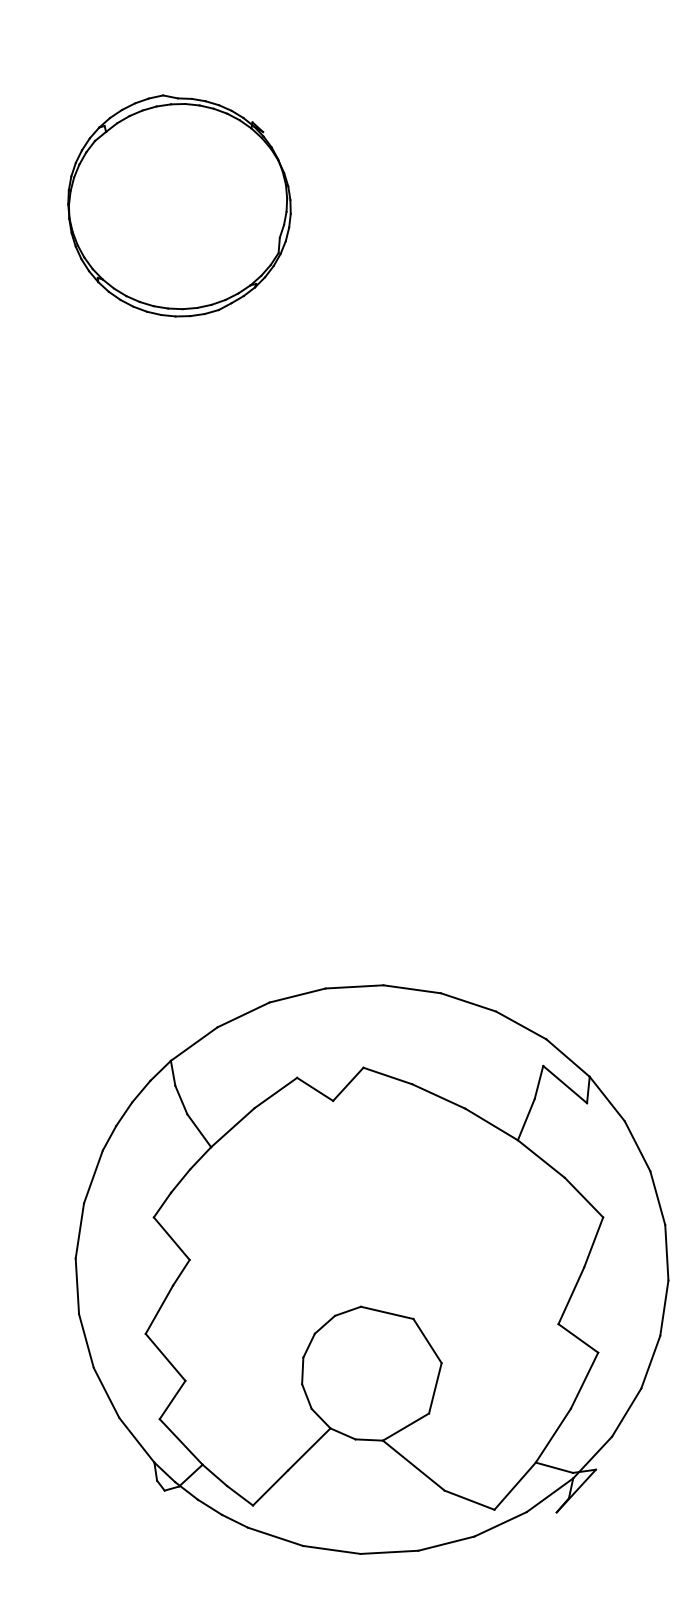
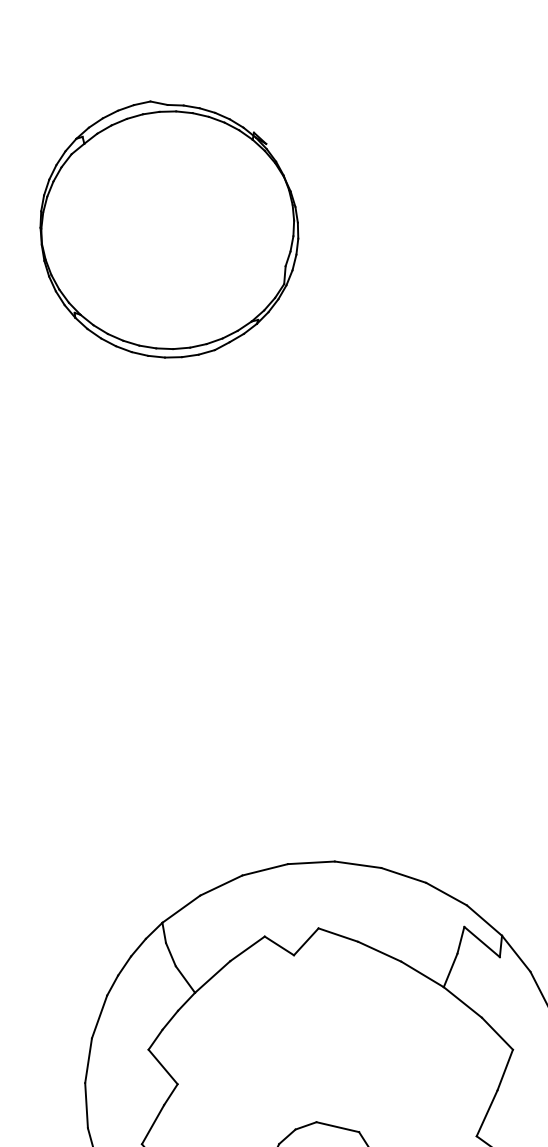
part: (179, 205) -> (169, 229), size x1.43

